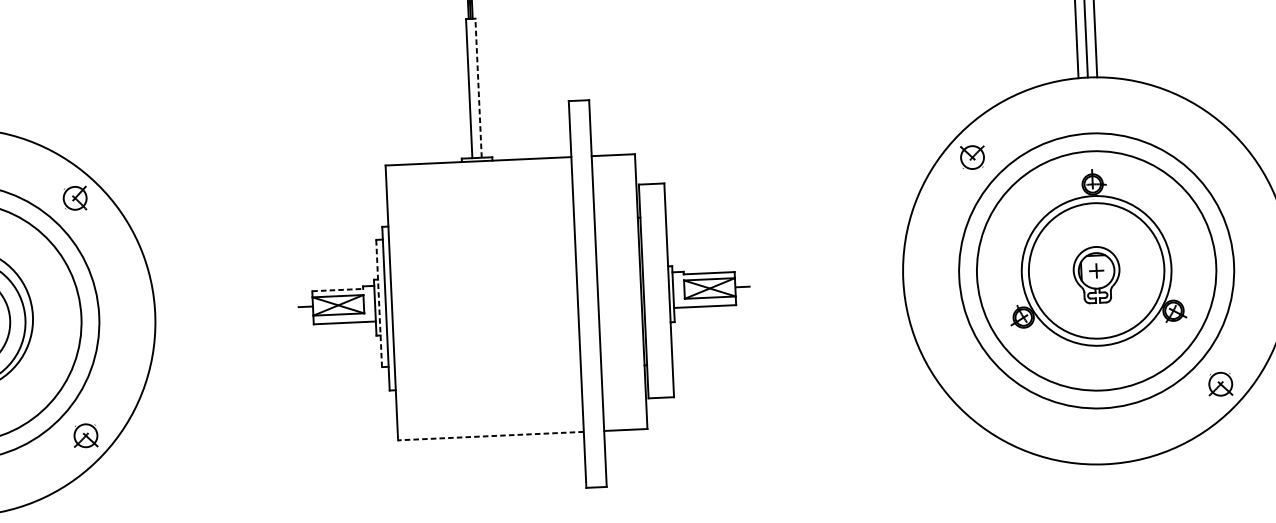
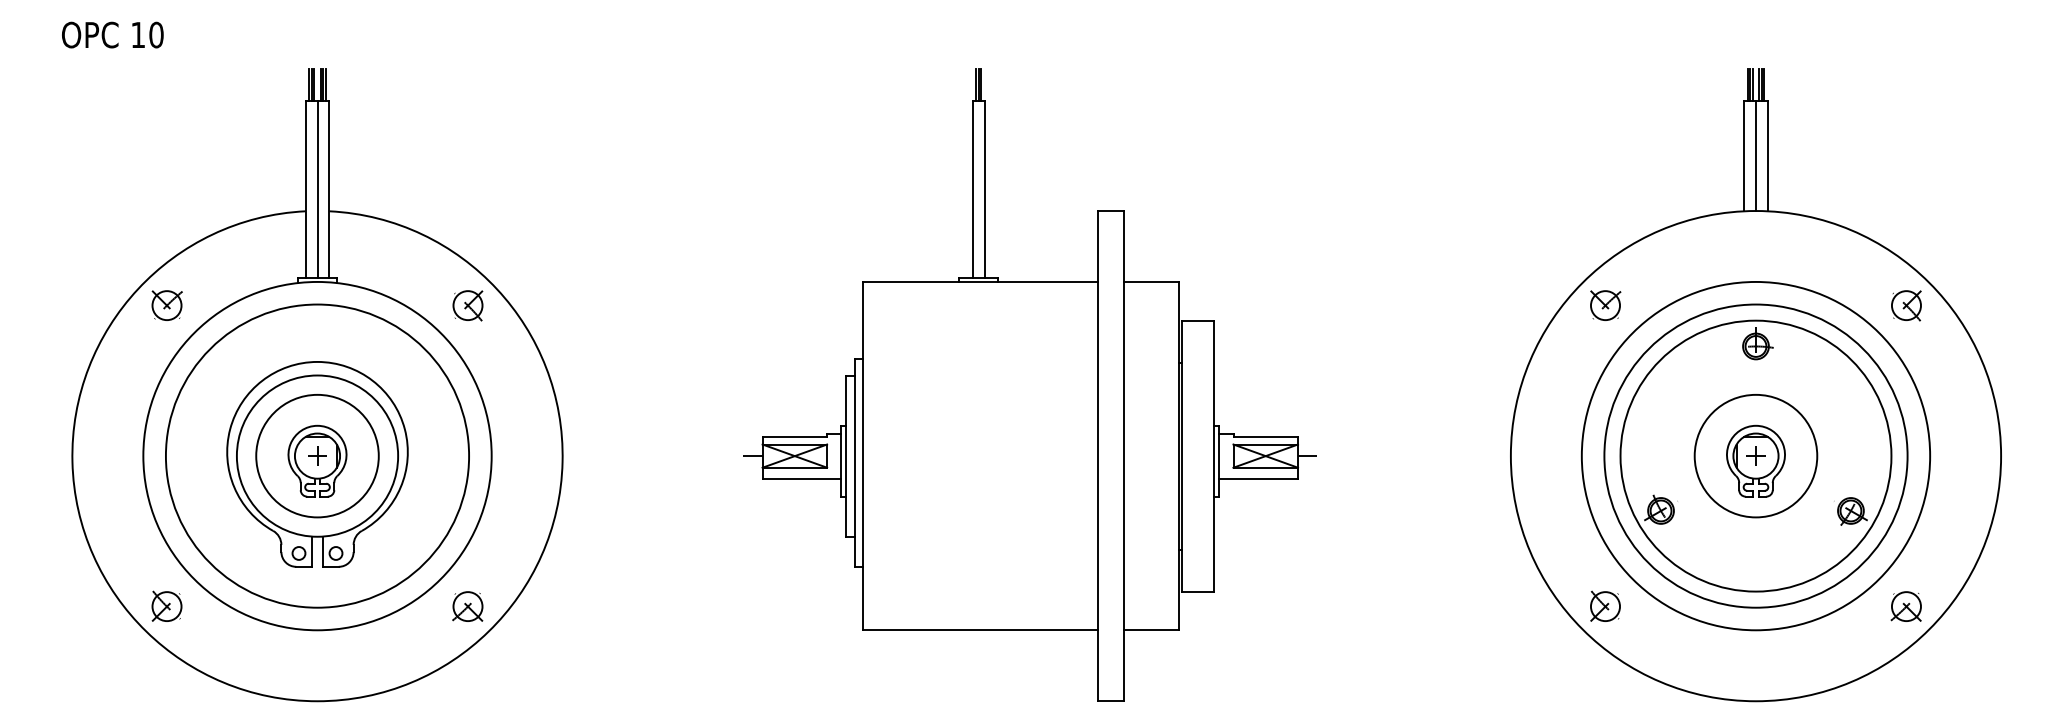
line: (478, 88) -> (984, 189), dashed -> solid
part: (1209, 146) -> (1906, 305), added
circle: (1096, 270) -> (1755, 455), size x0.71
circle: (1096, 270) -> (1755, 455), size x1.43
line: (338, 289) -> (795, 436), dashed -> solid
line: (379, 303) -> (846, 456), dashed -> solid
part: (983, 394) -> (1605, 605), added
line: (491, 436) -> (980, 630), dashed -> solid

